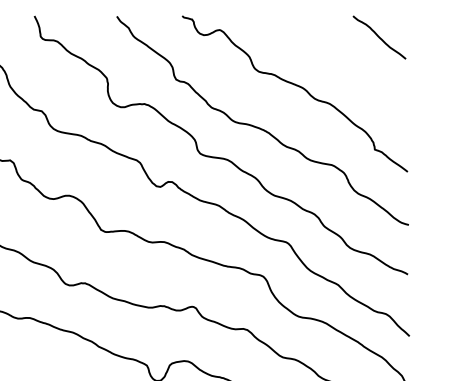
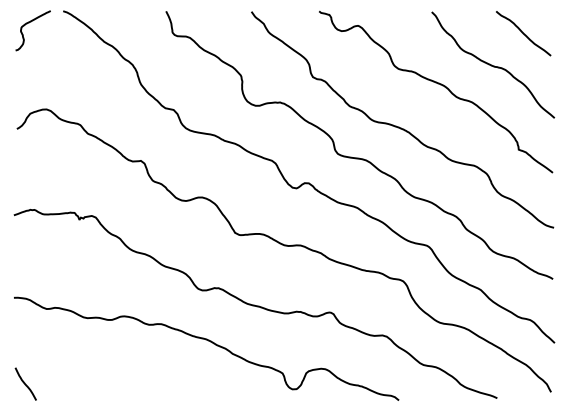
curve: (350, 68) -> (493, 65), added

